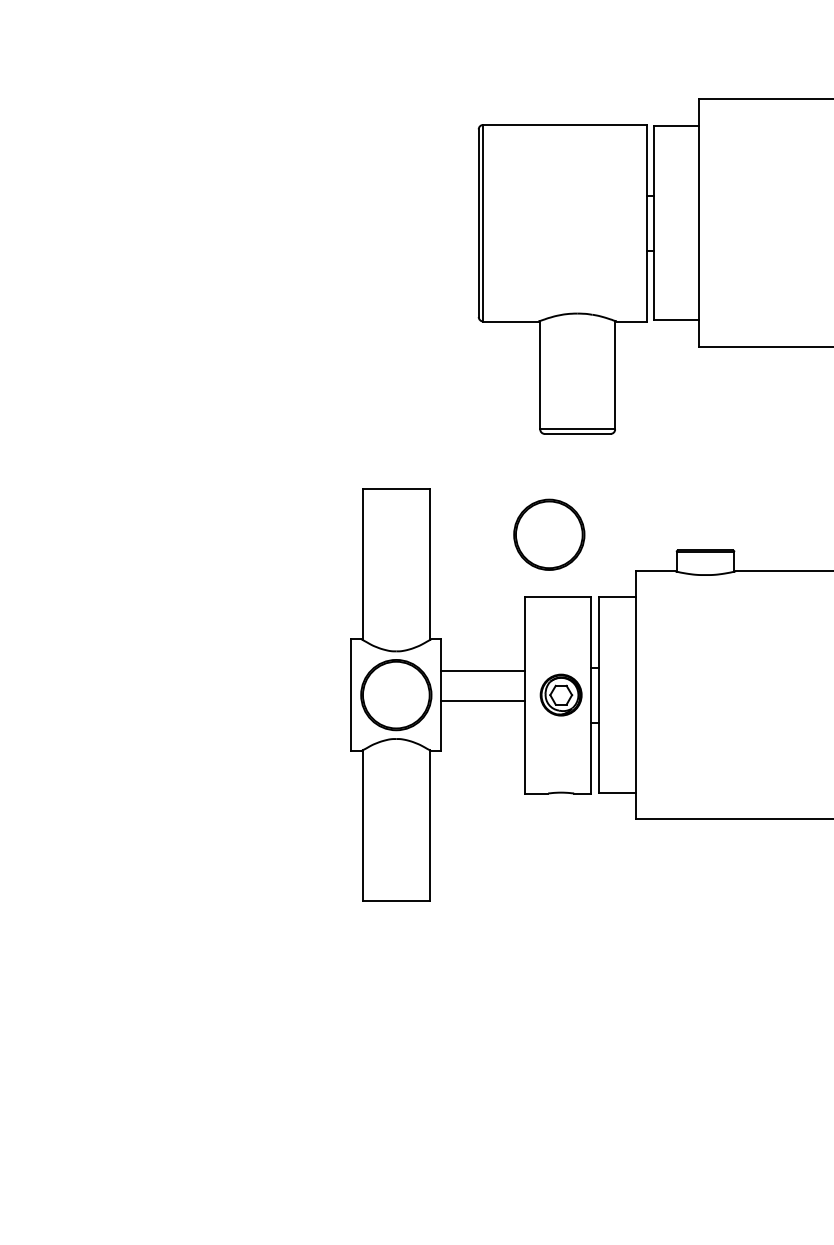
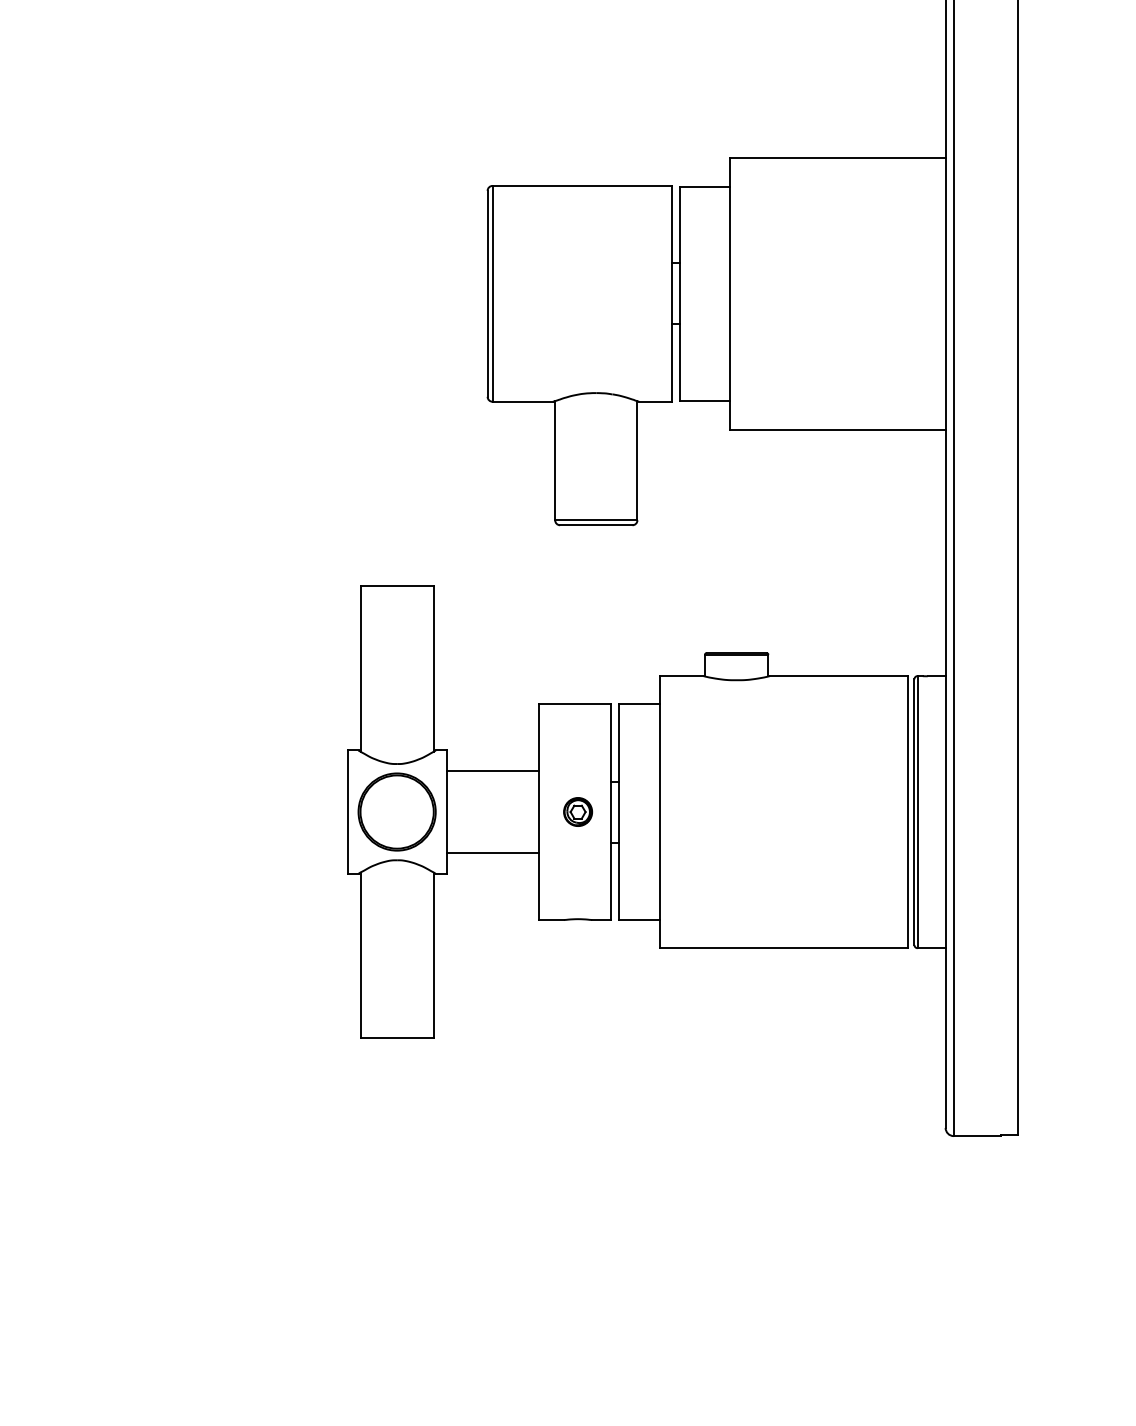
part: (548, 534) -> (564, 635), removed
line: (483, 670) -> (492, 853), moved
part: (560, 694) -> (577, 811), size x0.62
line: (483, 700) -> (492, 771), moved

